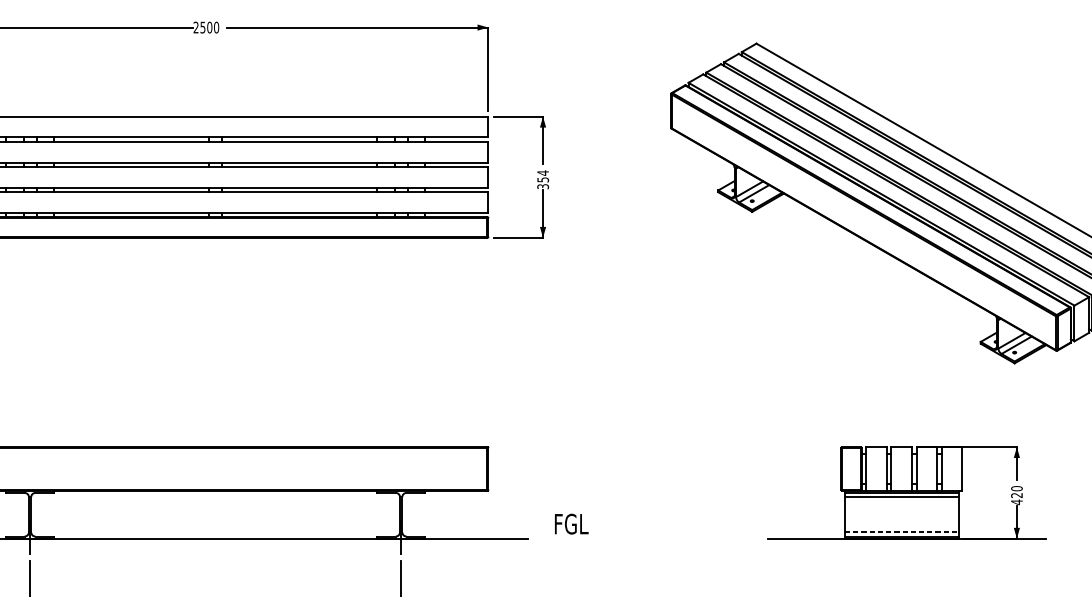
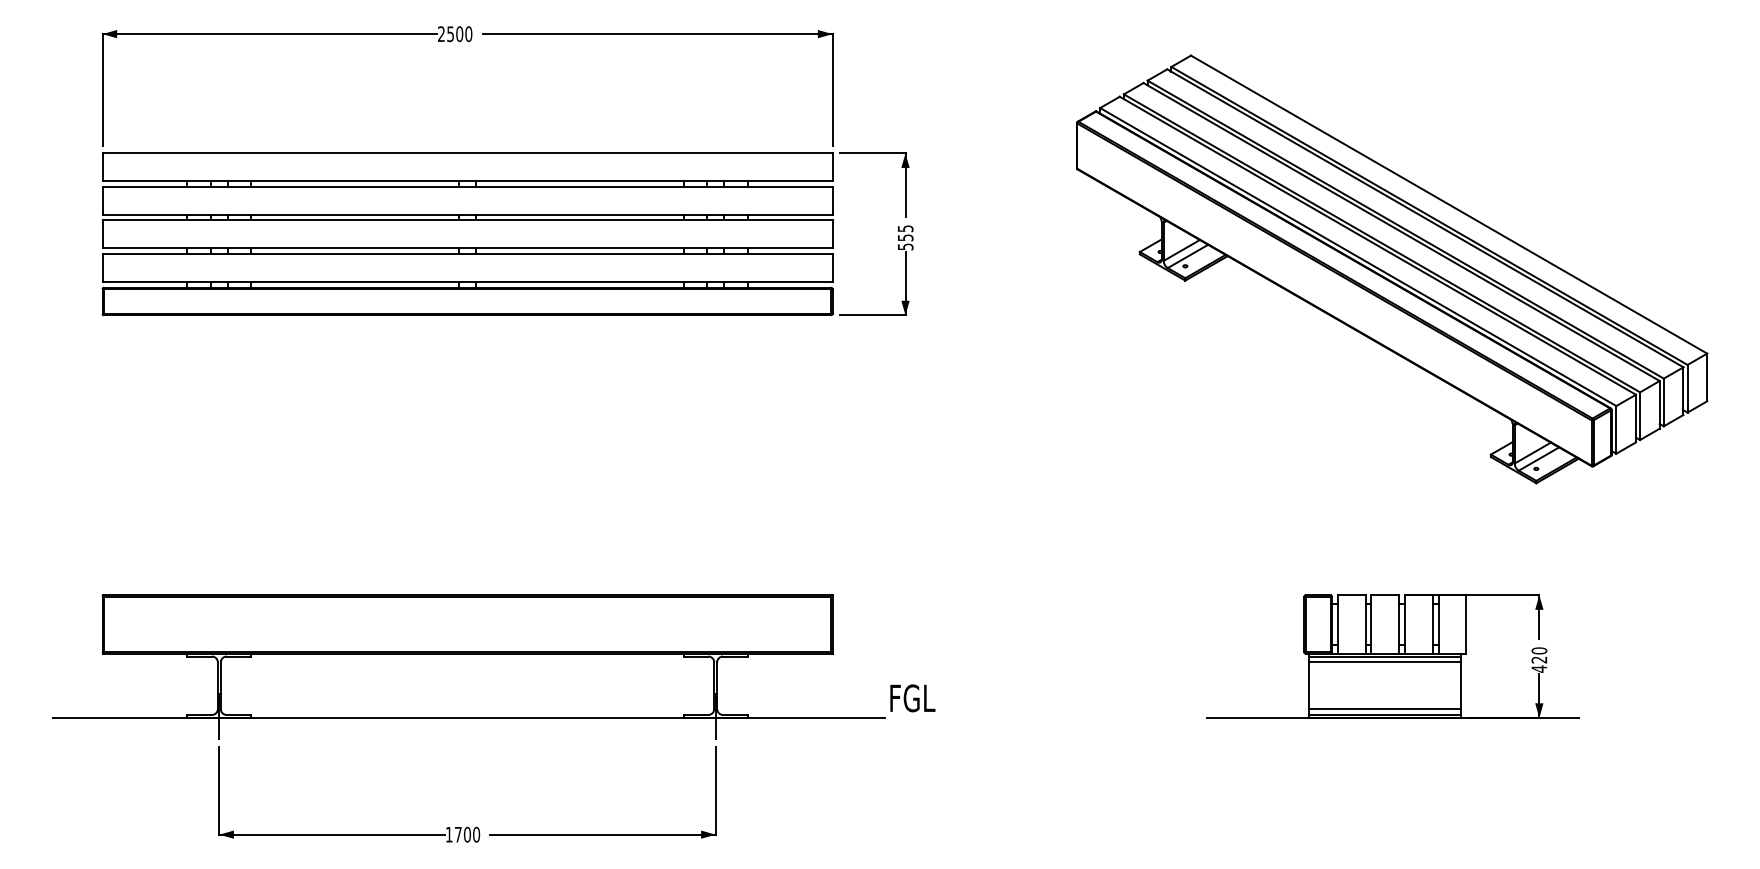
text: (543, 179) -> (905, 237), 354 -> 555
text: (571, 524) -> (912, 698), moved
line: (901, 532) -> (1385, 709), dashed -> solid

